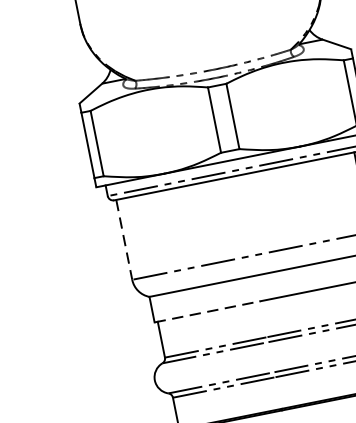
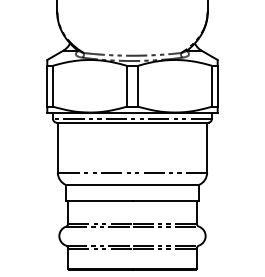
line: (124, 241) -> (57, 148), dashed -> solid
line: (207, 312) -> (99, 201), dashed -> solid

